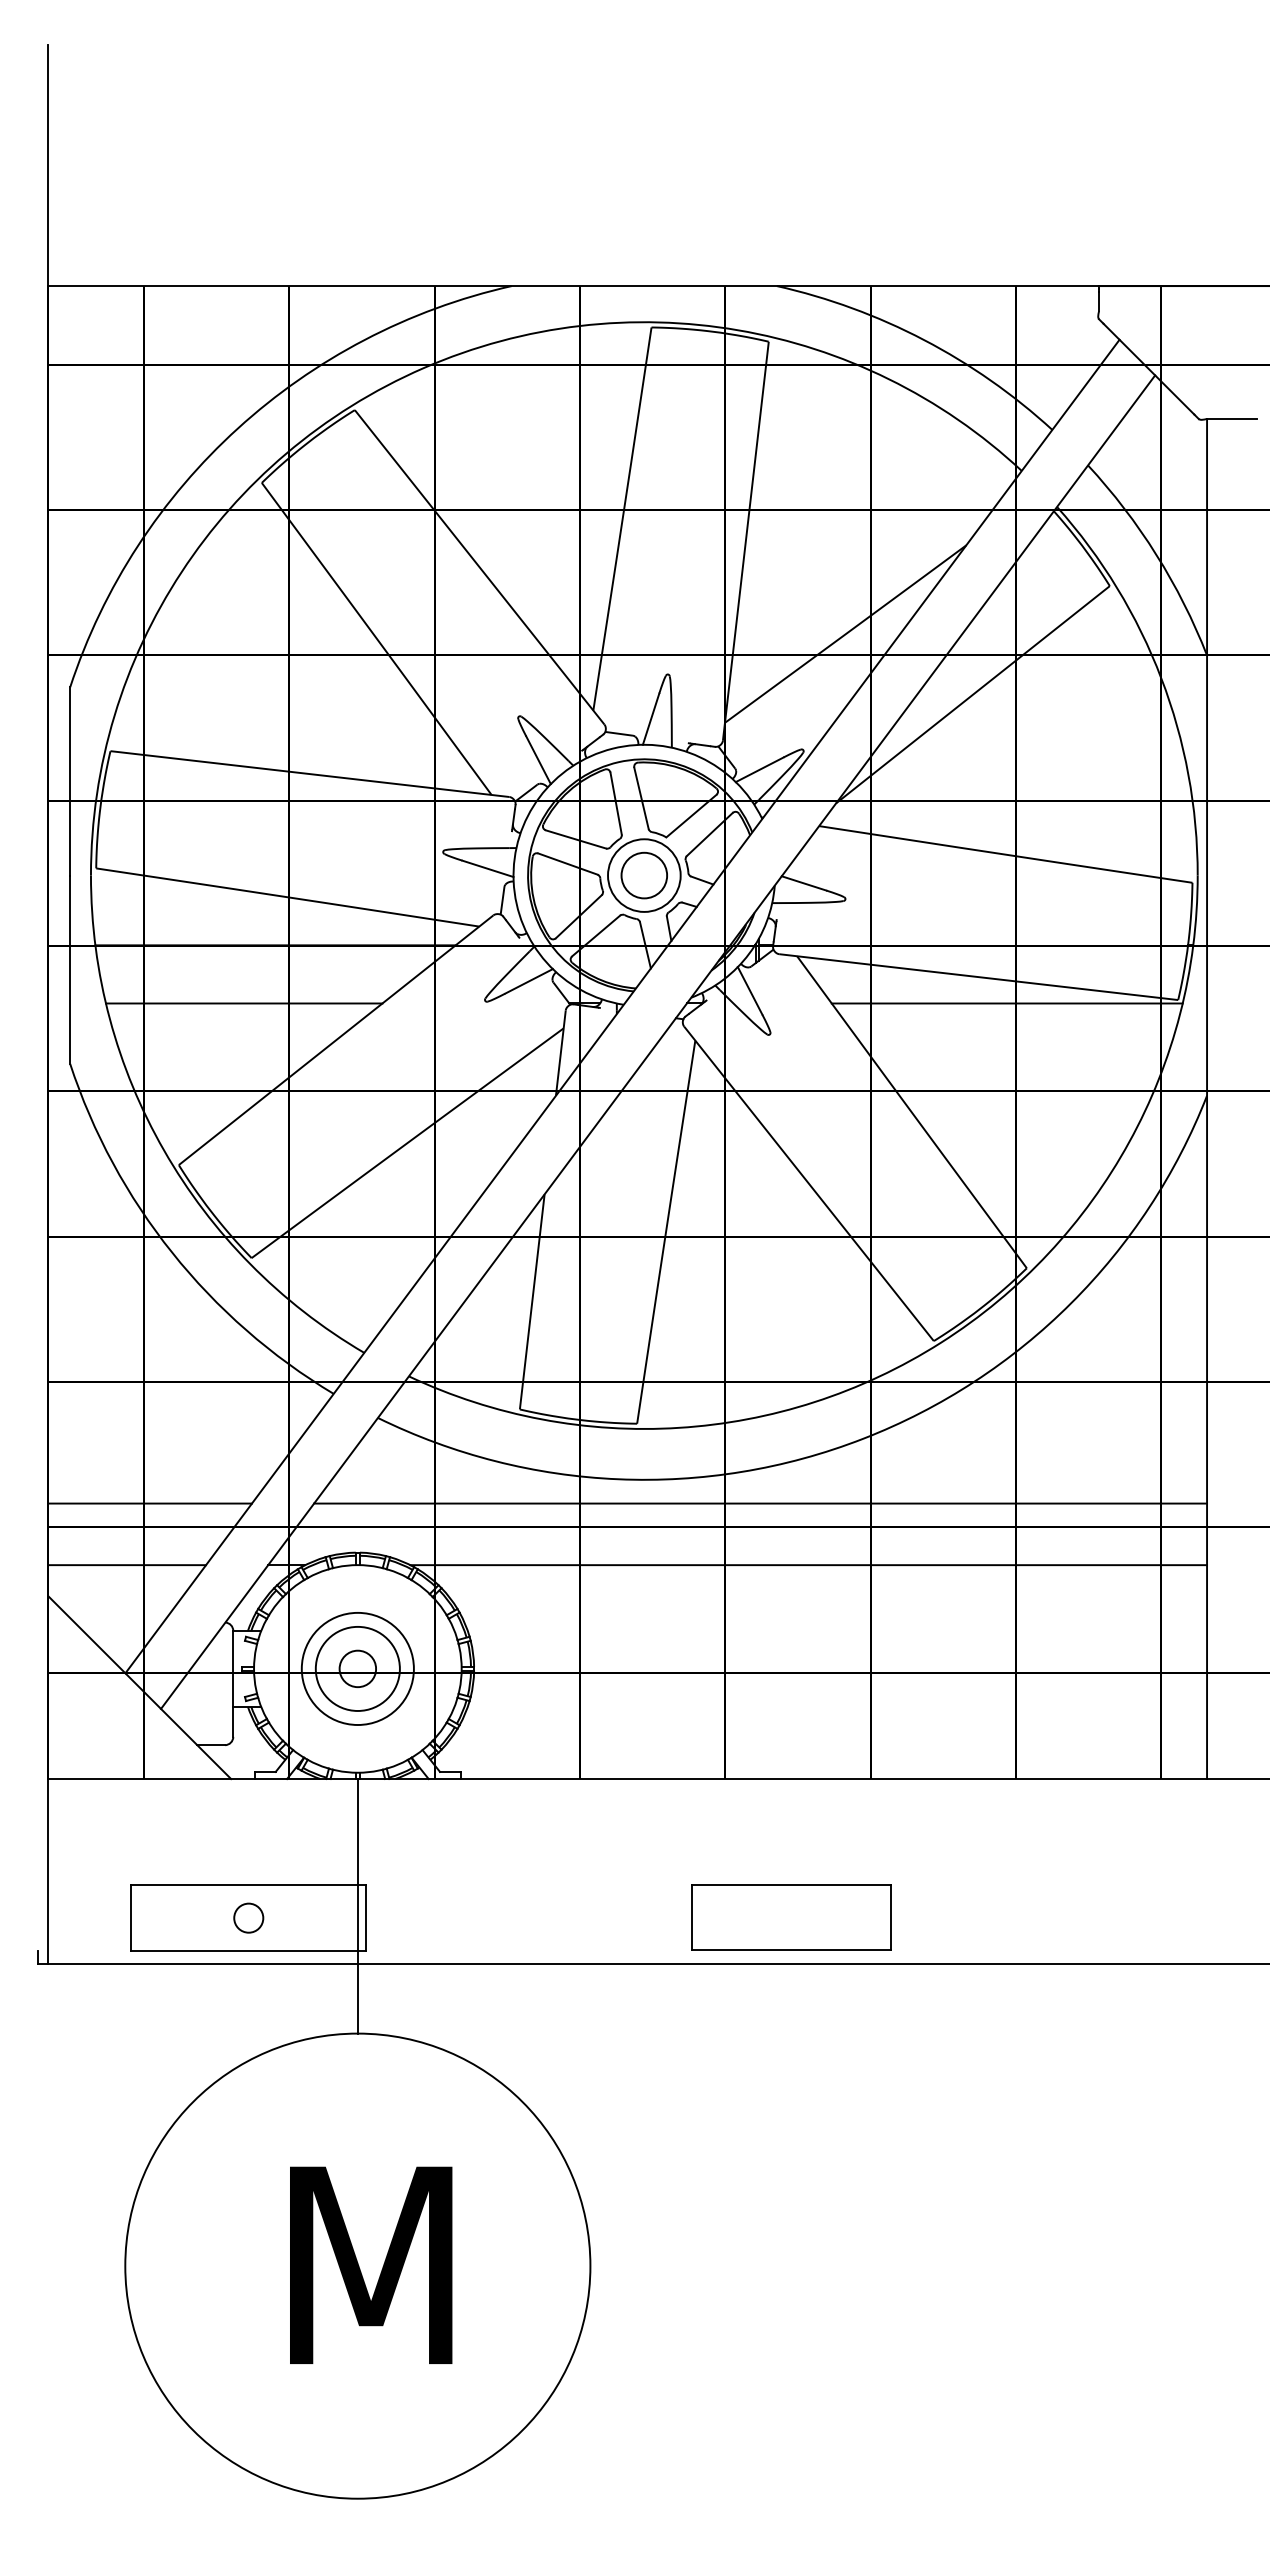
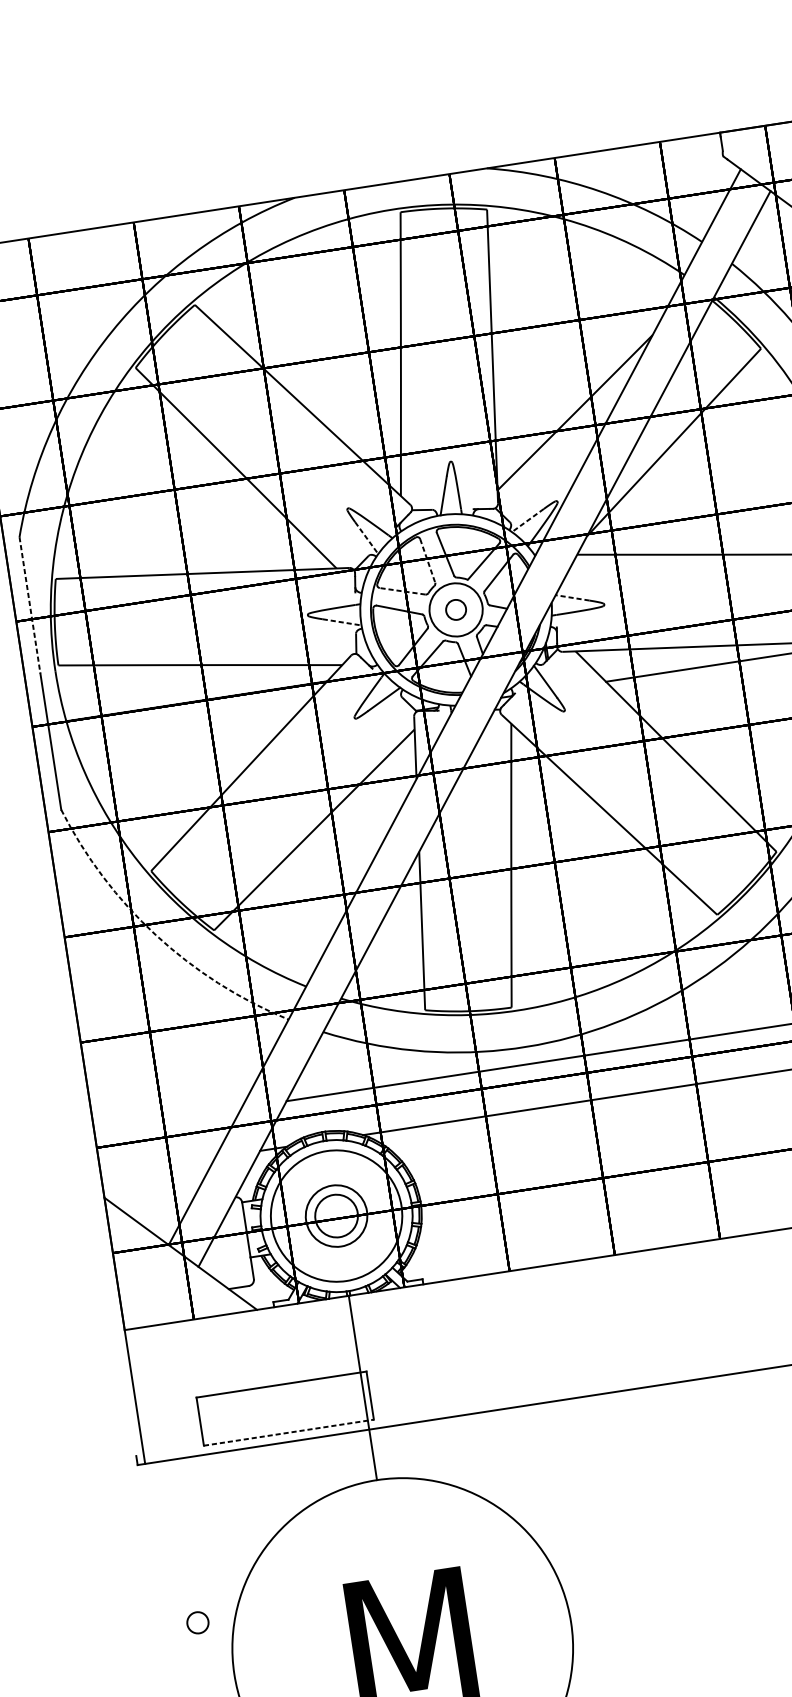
line: (538, 760) -> (366, 538), solid -> dashed
line: (759, 769) -> (527, 520), solid -> dashed
line: (70, 781) -> (30, 605), solid -> dashed
line: (616, 804) -> (428, 561), solid -> dashed
line: (575, 839) -> (402, 591), solid -> dashed
line: (487, 868) -> (341, 622), solid -> dashed
circle: (644, 875) -> (456, 609), size x0.6
line: (803, 883) -> (572, 598), solid -> dashed
line: (243, 1003) -> (180, 746), removed
arc: (172, 1252) -> (156, 935), solid -> dashed
line: (149, 1503) -> (167, 1119), removed
line: (127, 1565) -> (158, 1166), removed
circle: (357, 1668) -> (336, 1215), size x1.6
circle: (357, 1668) -> (336, 1215), size x1.6
circle: (248, 1917) -> (197, 1622), moved
part: (791, 1917) -> (678, 1348), removed
line: (249, 1951) -> (289, 1432), solid -> dashed

